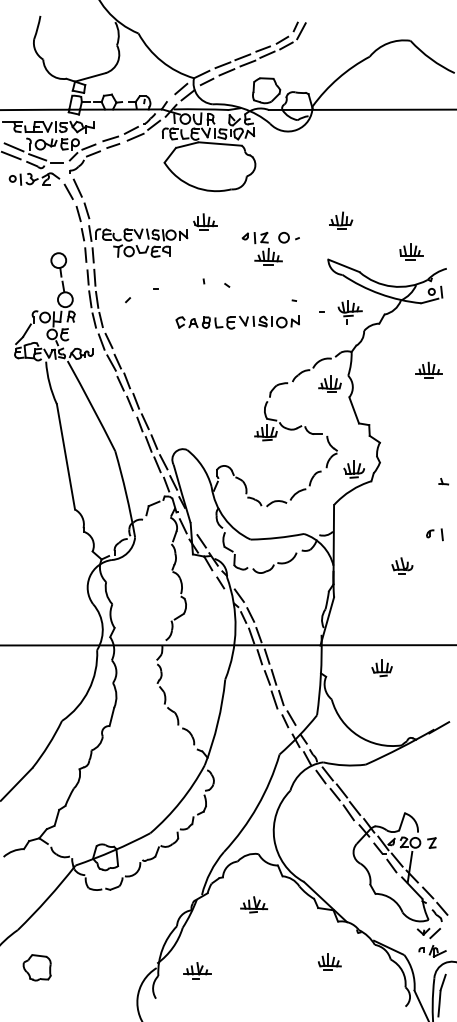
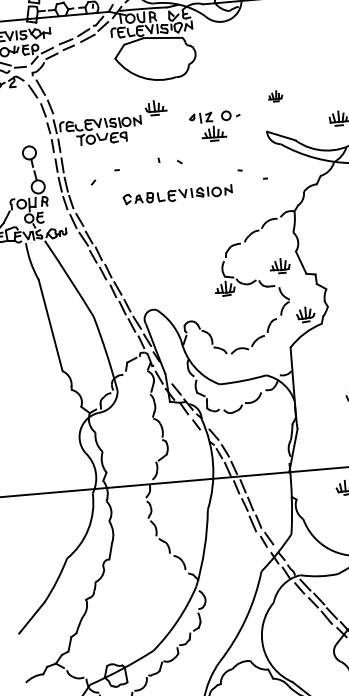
part: (341, 220) -> (275, 96), size x0.7
part: (349, 312) -> (289, 176), removed
part: (237, 322) -> (177, 195), moved
part: (329, 383) -> (279, 265), moved

